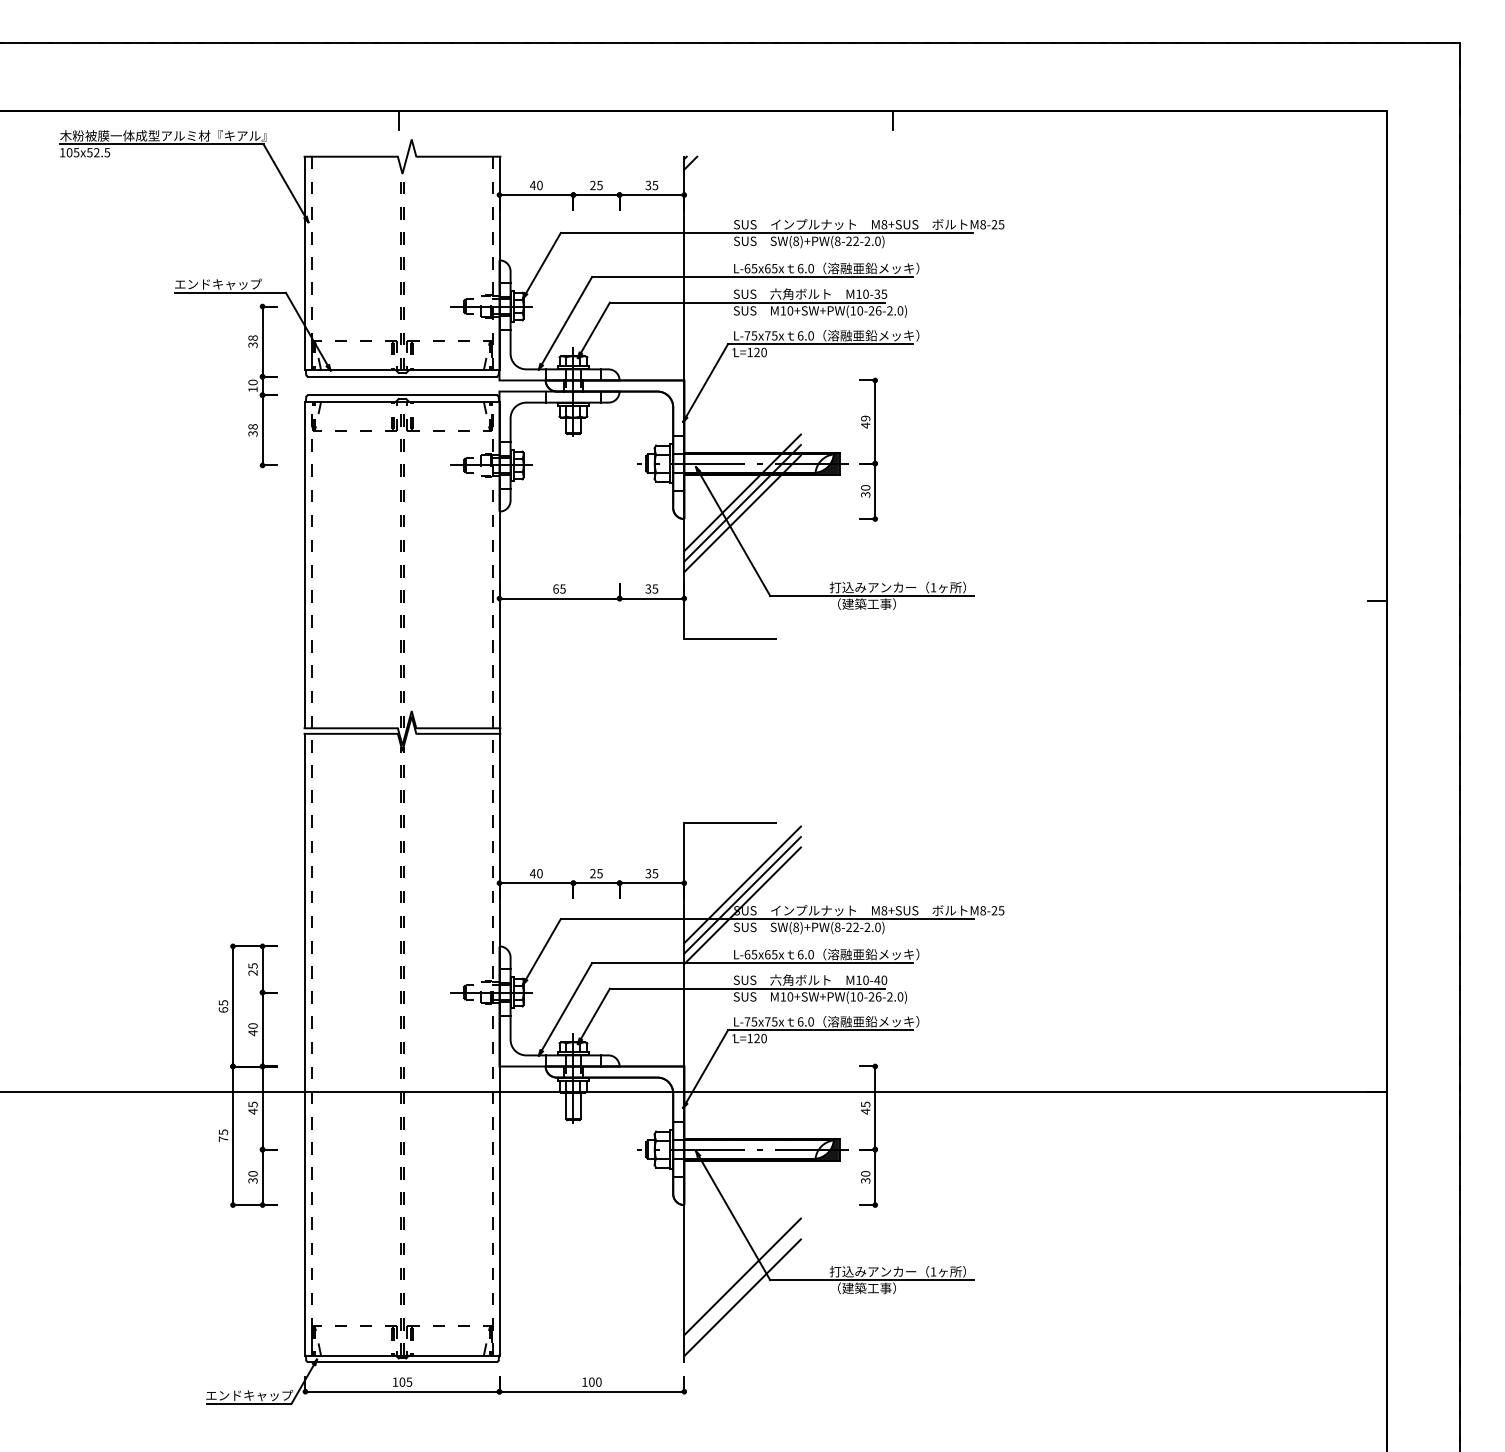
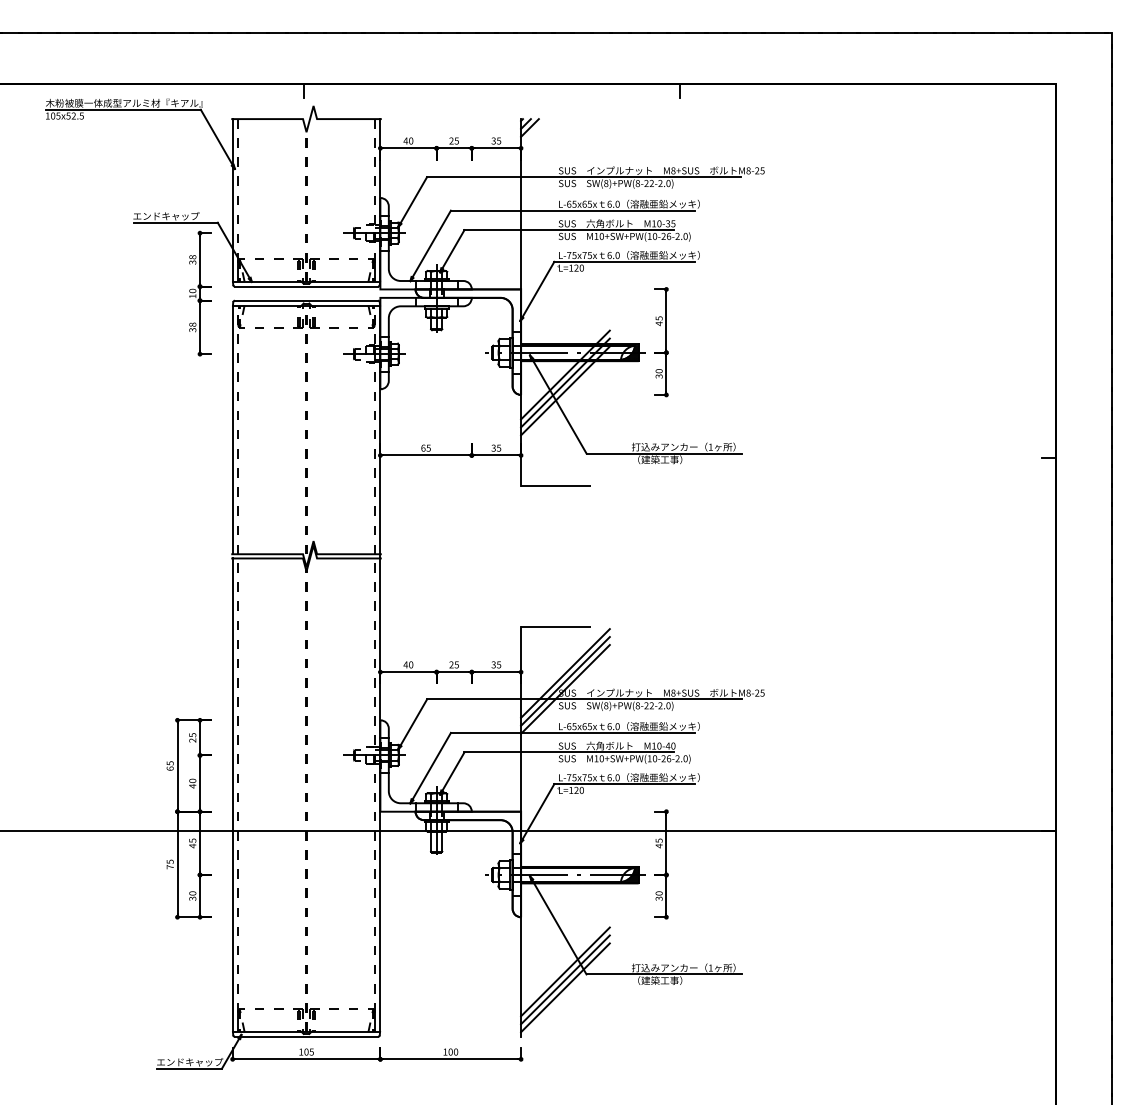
line: (695, 168) -> (529, 128), added
text: (865, 418) -> (659, 318), 49 -> 45
line: (742, 1287) -> (565, 979), added

